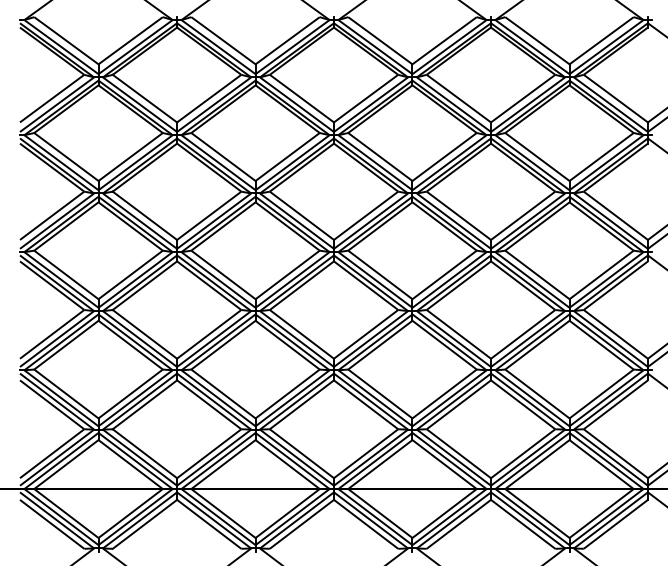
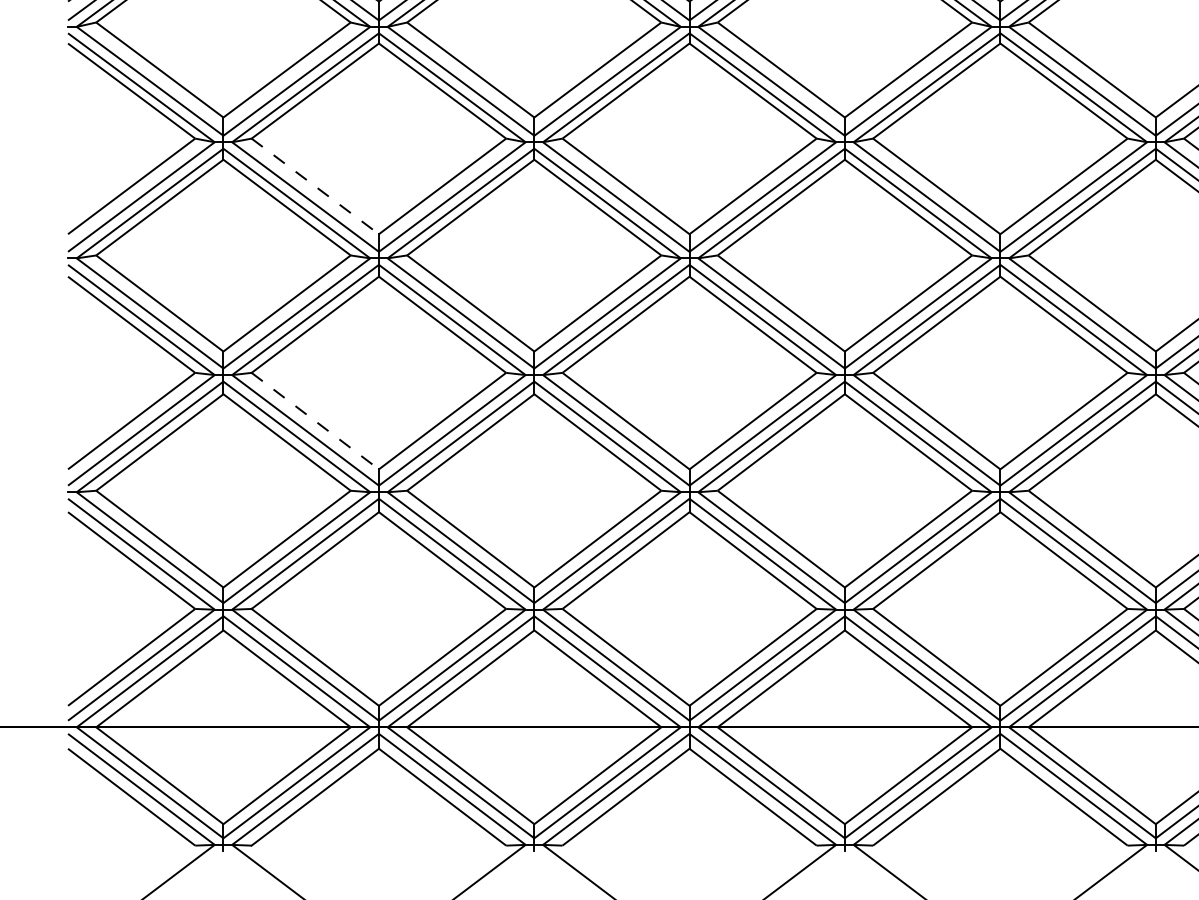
line: (145, 216) -> (316, 187), solid -> dashed
line: (145, 334) -> (316, 421), solid -> dashed

